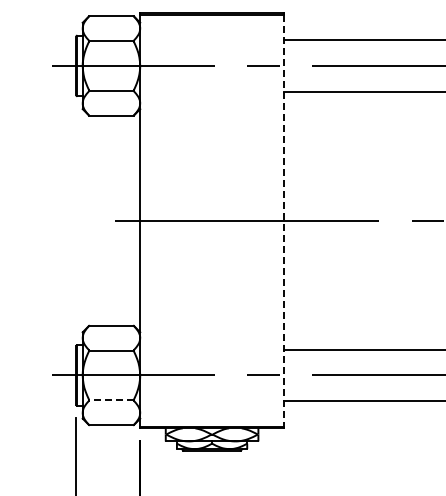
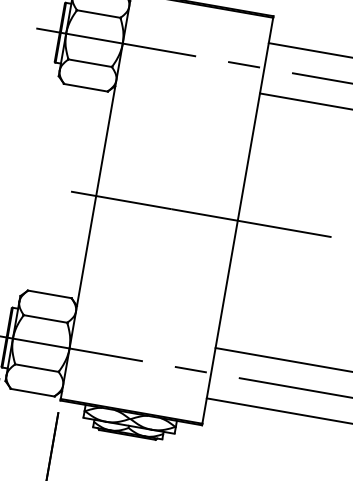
line: (283, 221) -> (237, 221), dashed -> solid
line: (110, 400) -> (36, 368), dashed -> solid

